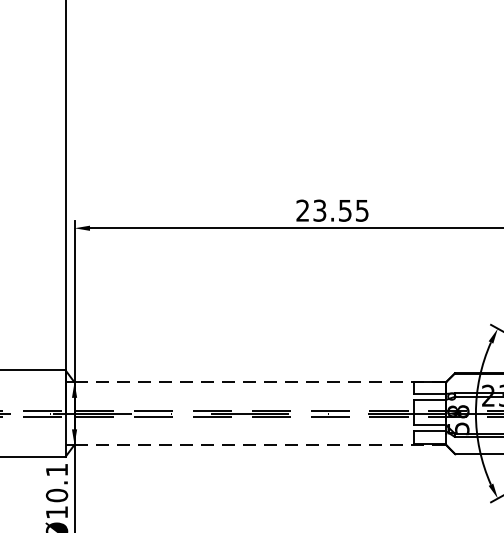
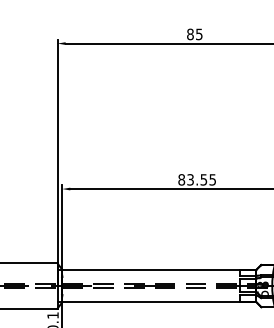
text: (302, 210) -> (181, 179), 23.55 -> 83.55
line: (260, 382) -> (159, 269), dashed -> solid
line: (260, 445) -> (159, 302), dashed -> solid

